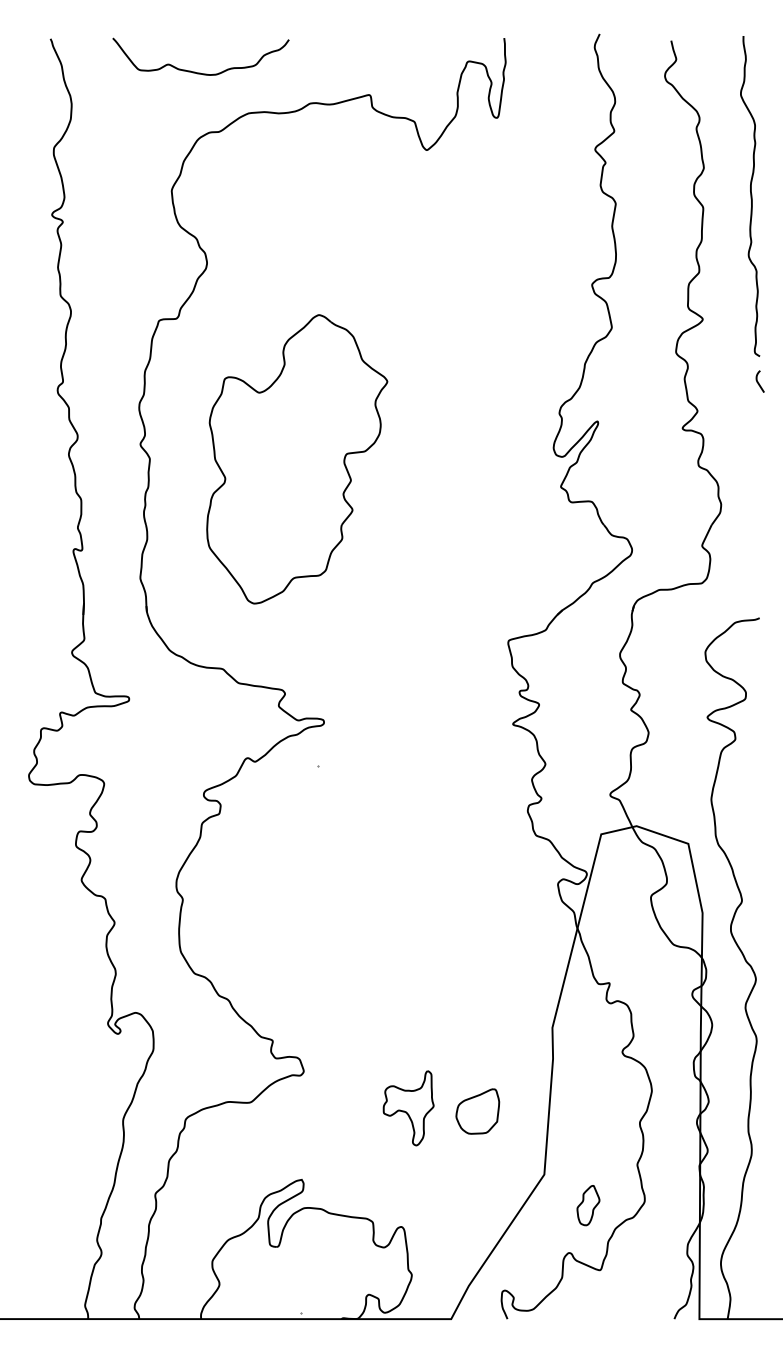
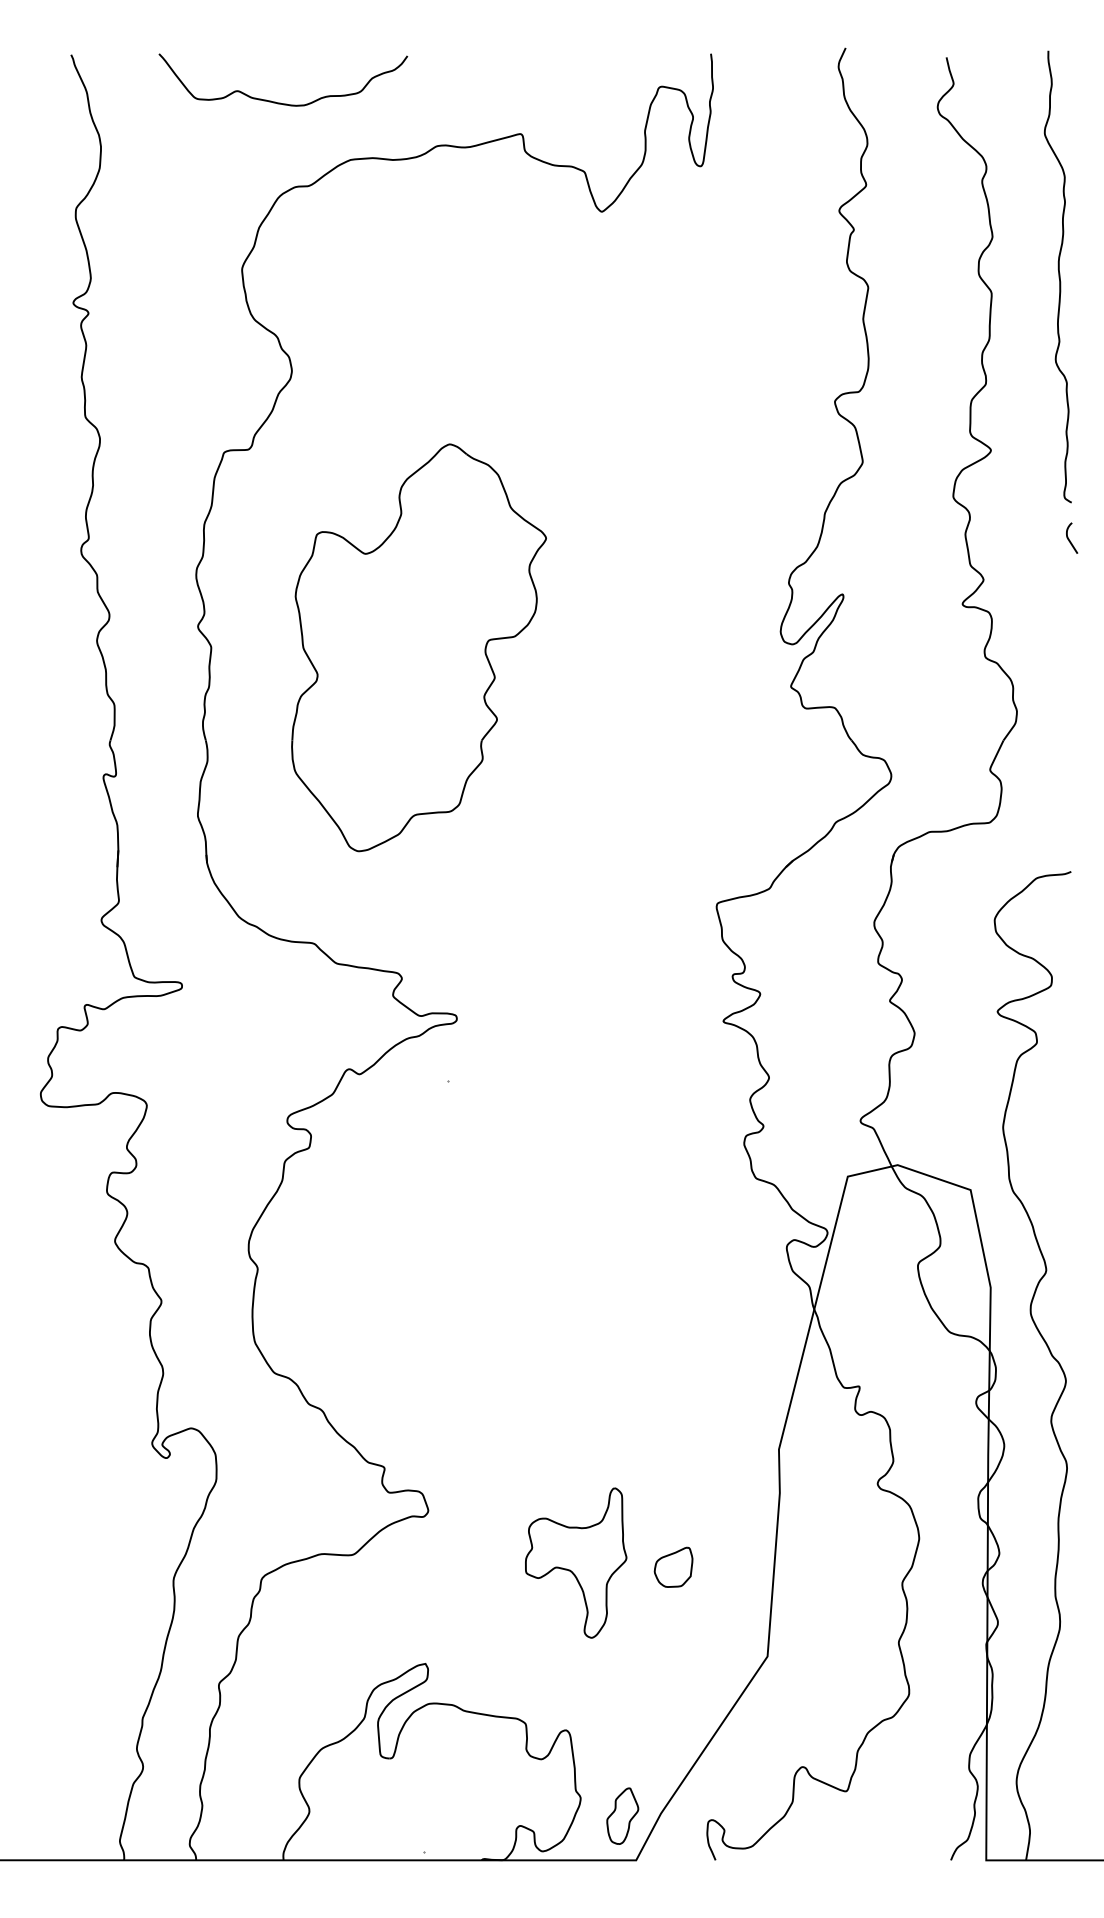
part: (408, 1107) -> (576, 1562), size x1.43
part: (477, 1110) -> (673, 1566), size x0.62
part: (588, 1205) -> (622, 1815), moved

